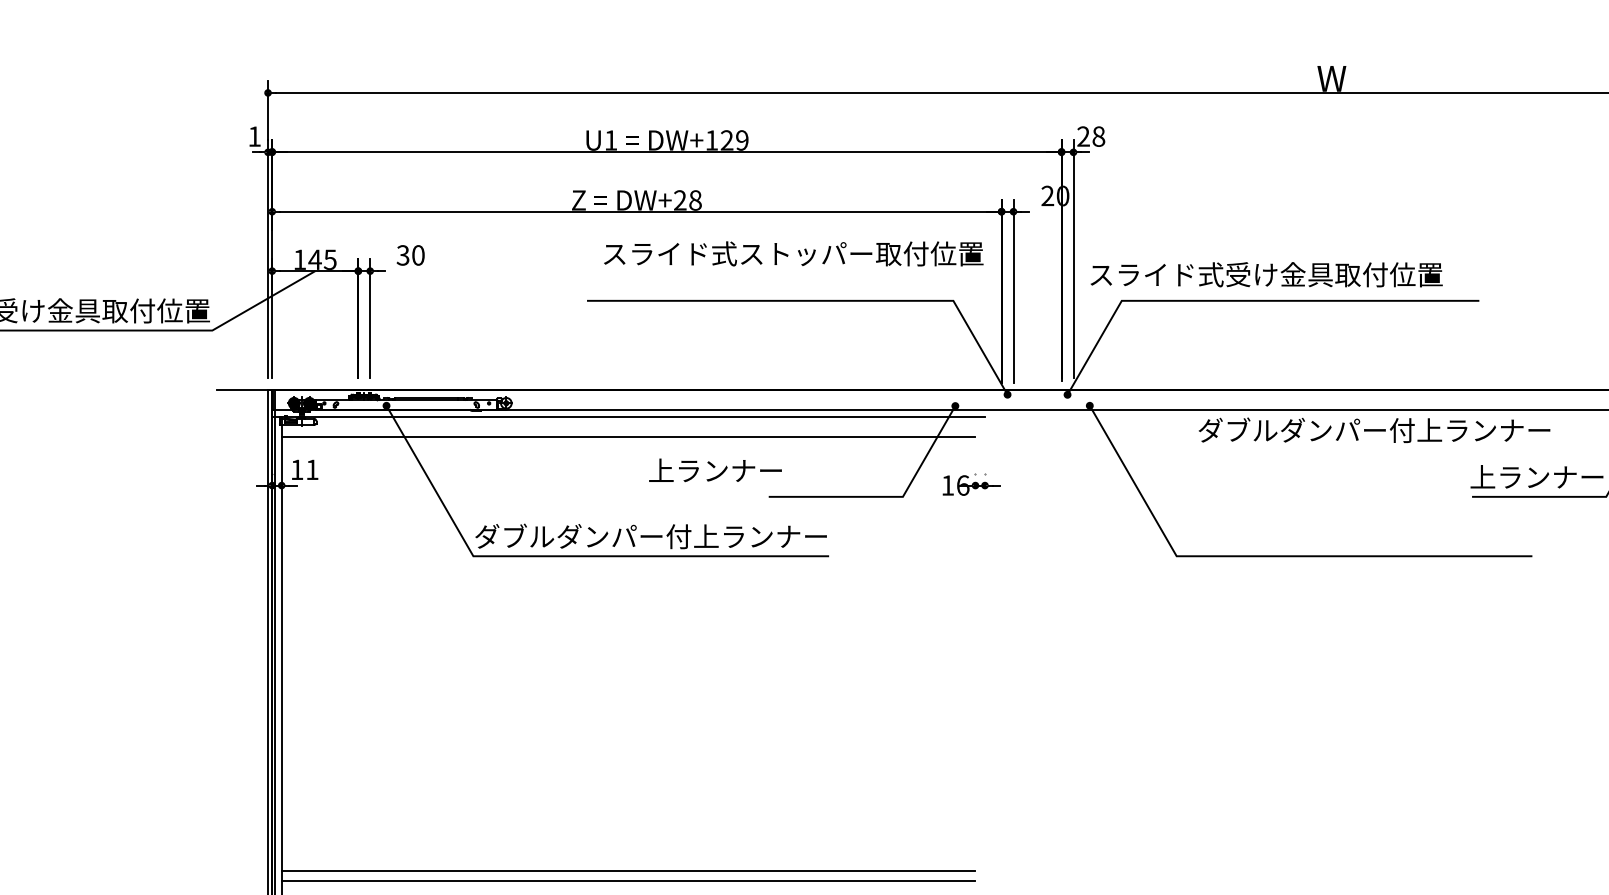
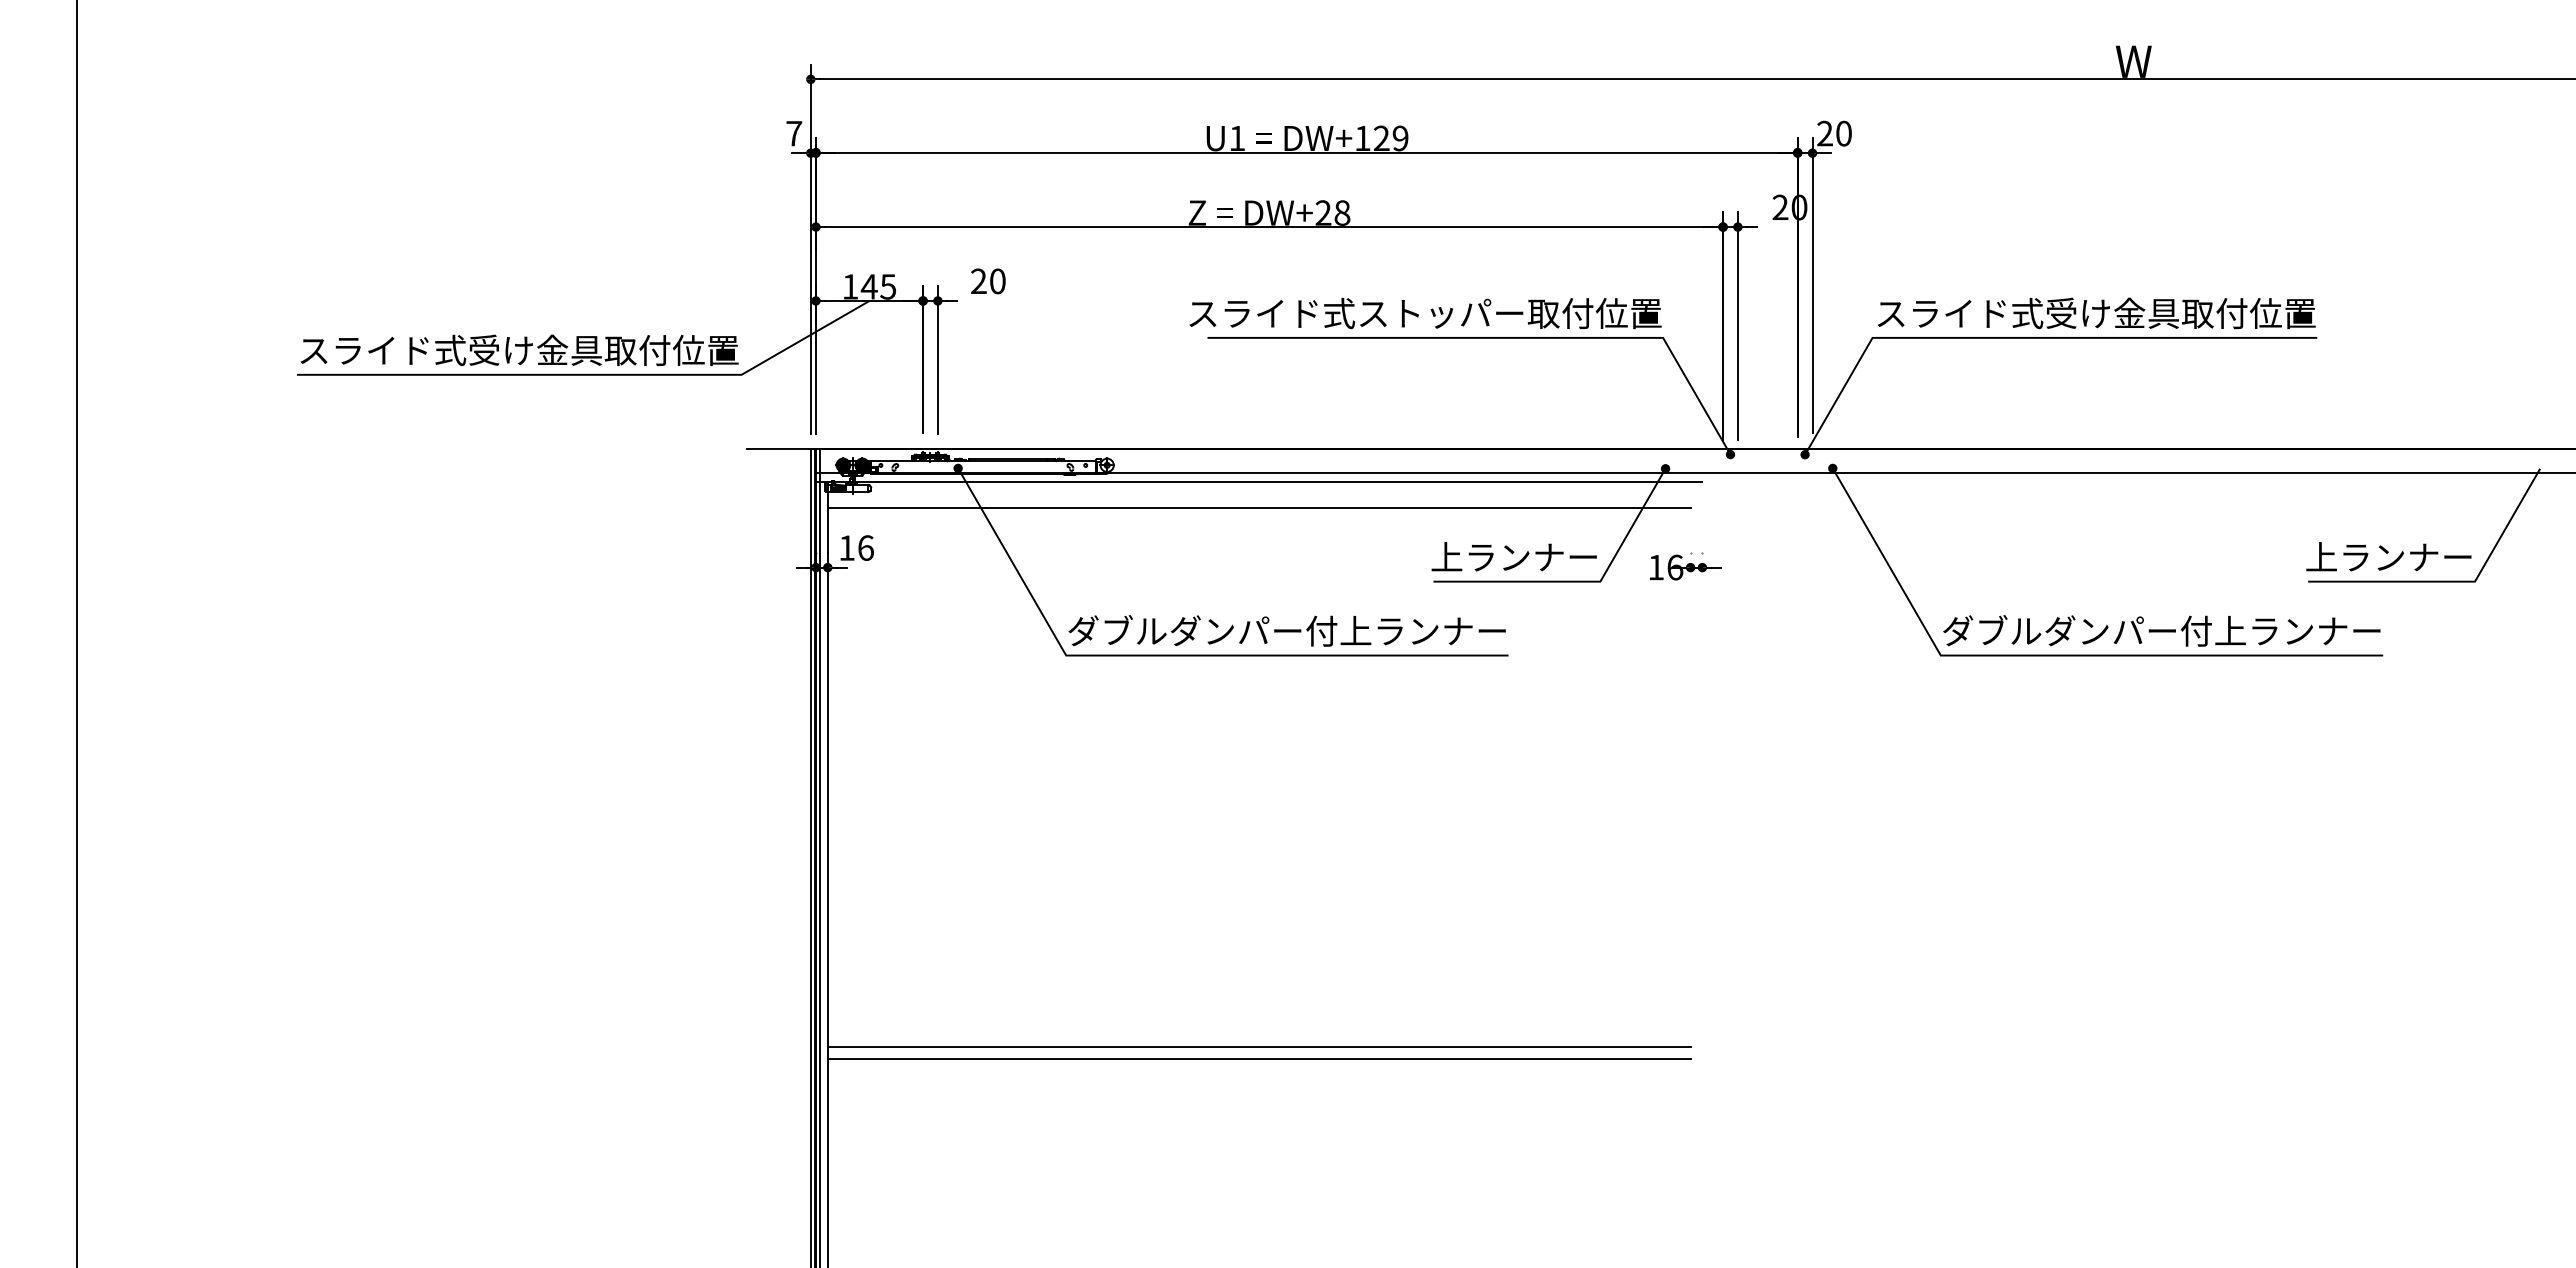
text: (254, 136) -> (794, 133), 1 -> 7
text: (1098, 136) -> (1843, 133), 28 -> 20
text: (793, 253) -> (1425, 313), moved
text: (402, 255) -> (978, 281), 30 -> 20
text: (1266, 274) -> (2096, 313), moved
text: (1374, 429) -> (2161, 630), moved
text: (312, 469) -> (865, 547), 11 -> 16
text: (714, 470) -> (1513, 556), moved

